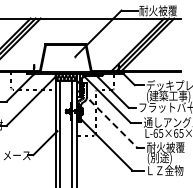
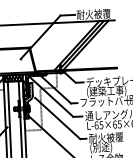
line: (113, 123) -> (57, 118), dashed -> solid

